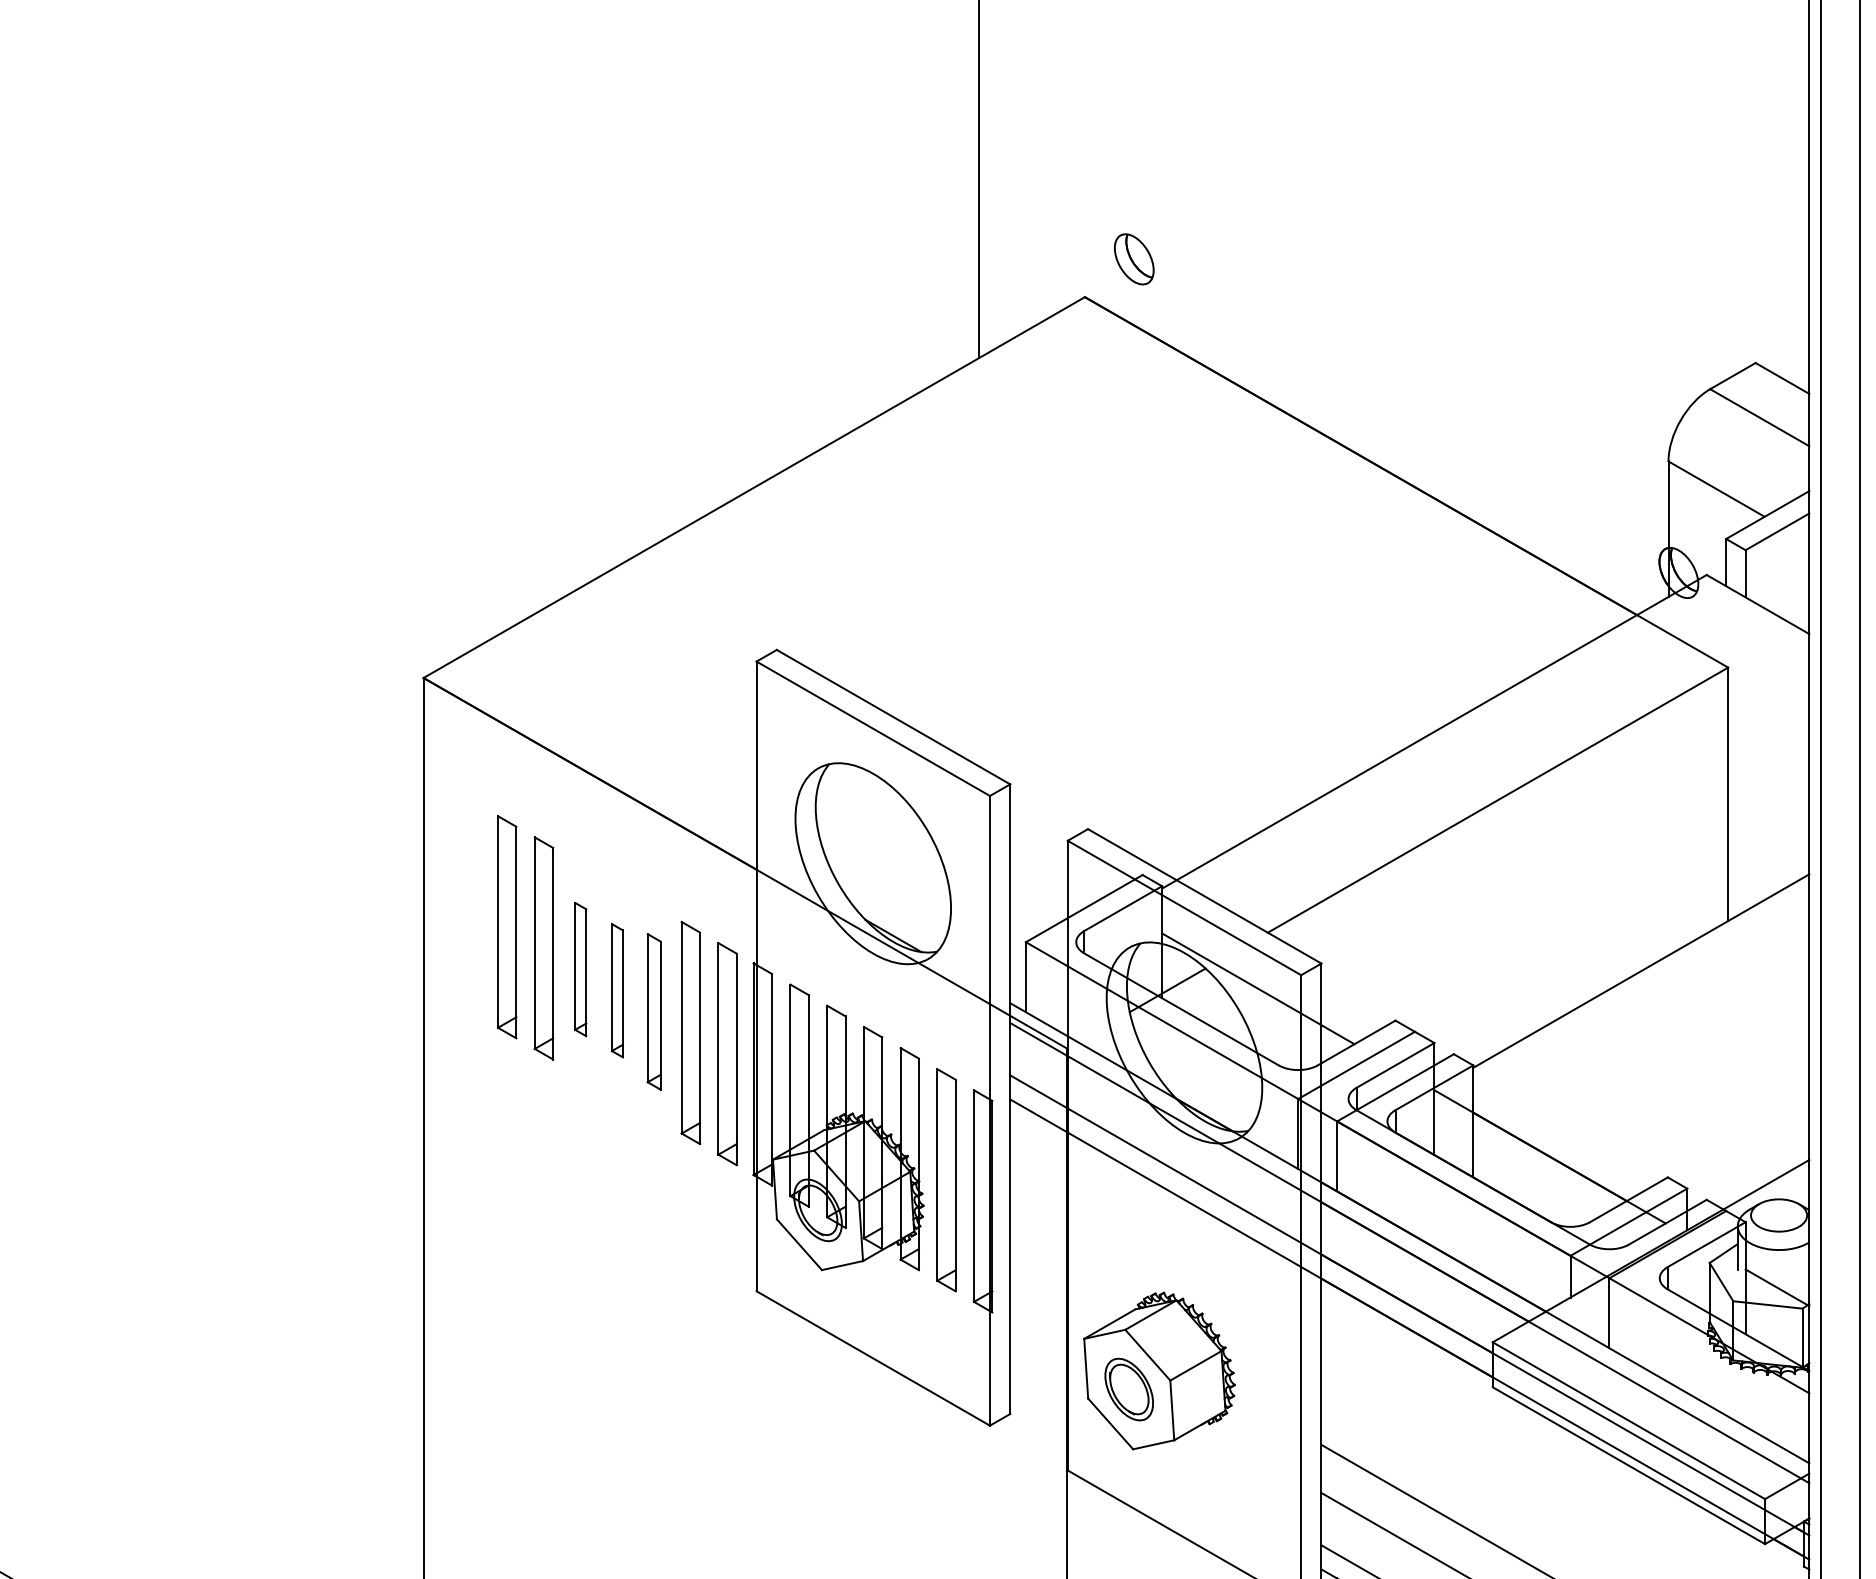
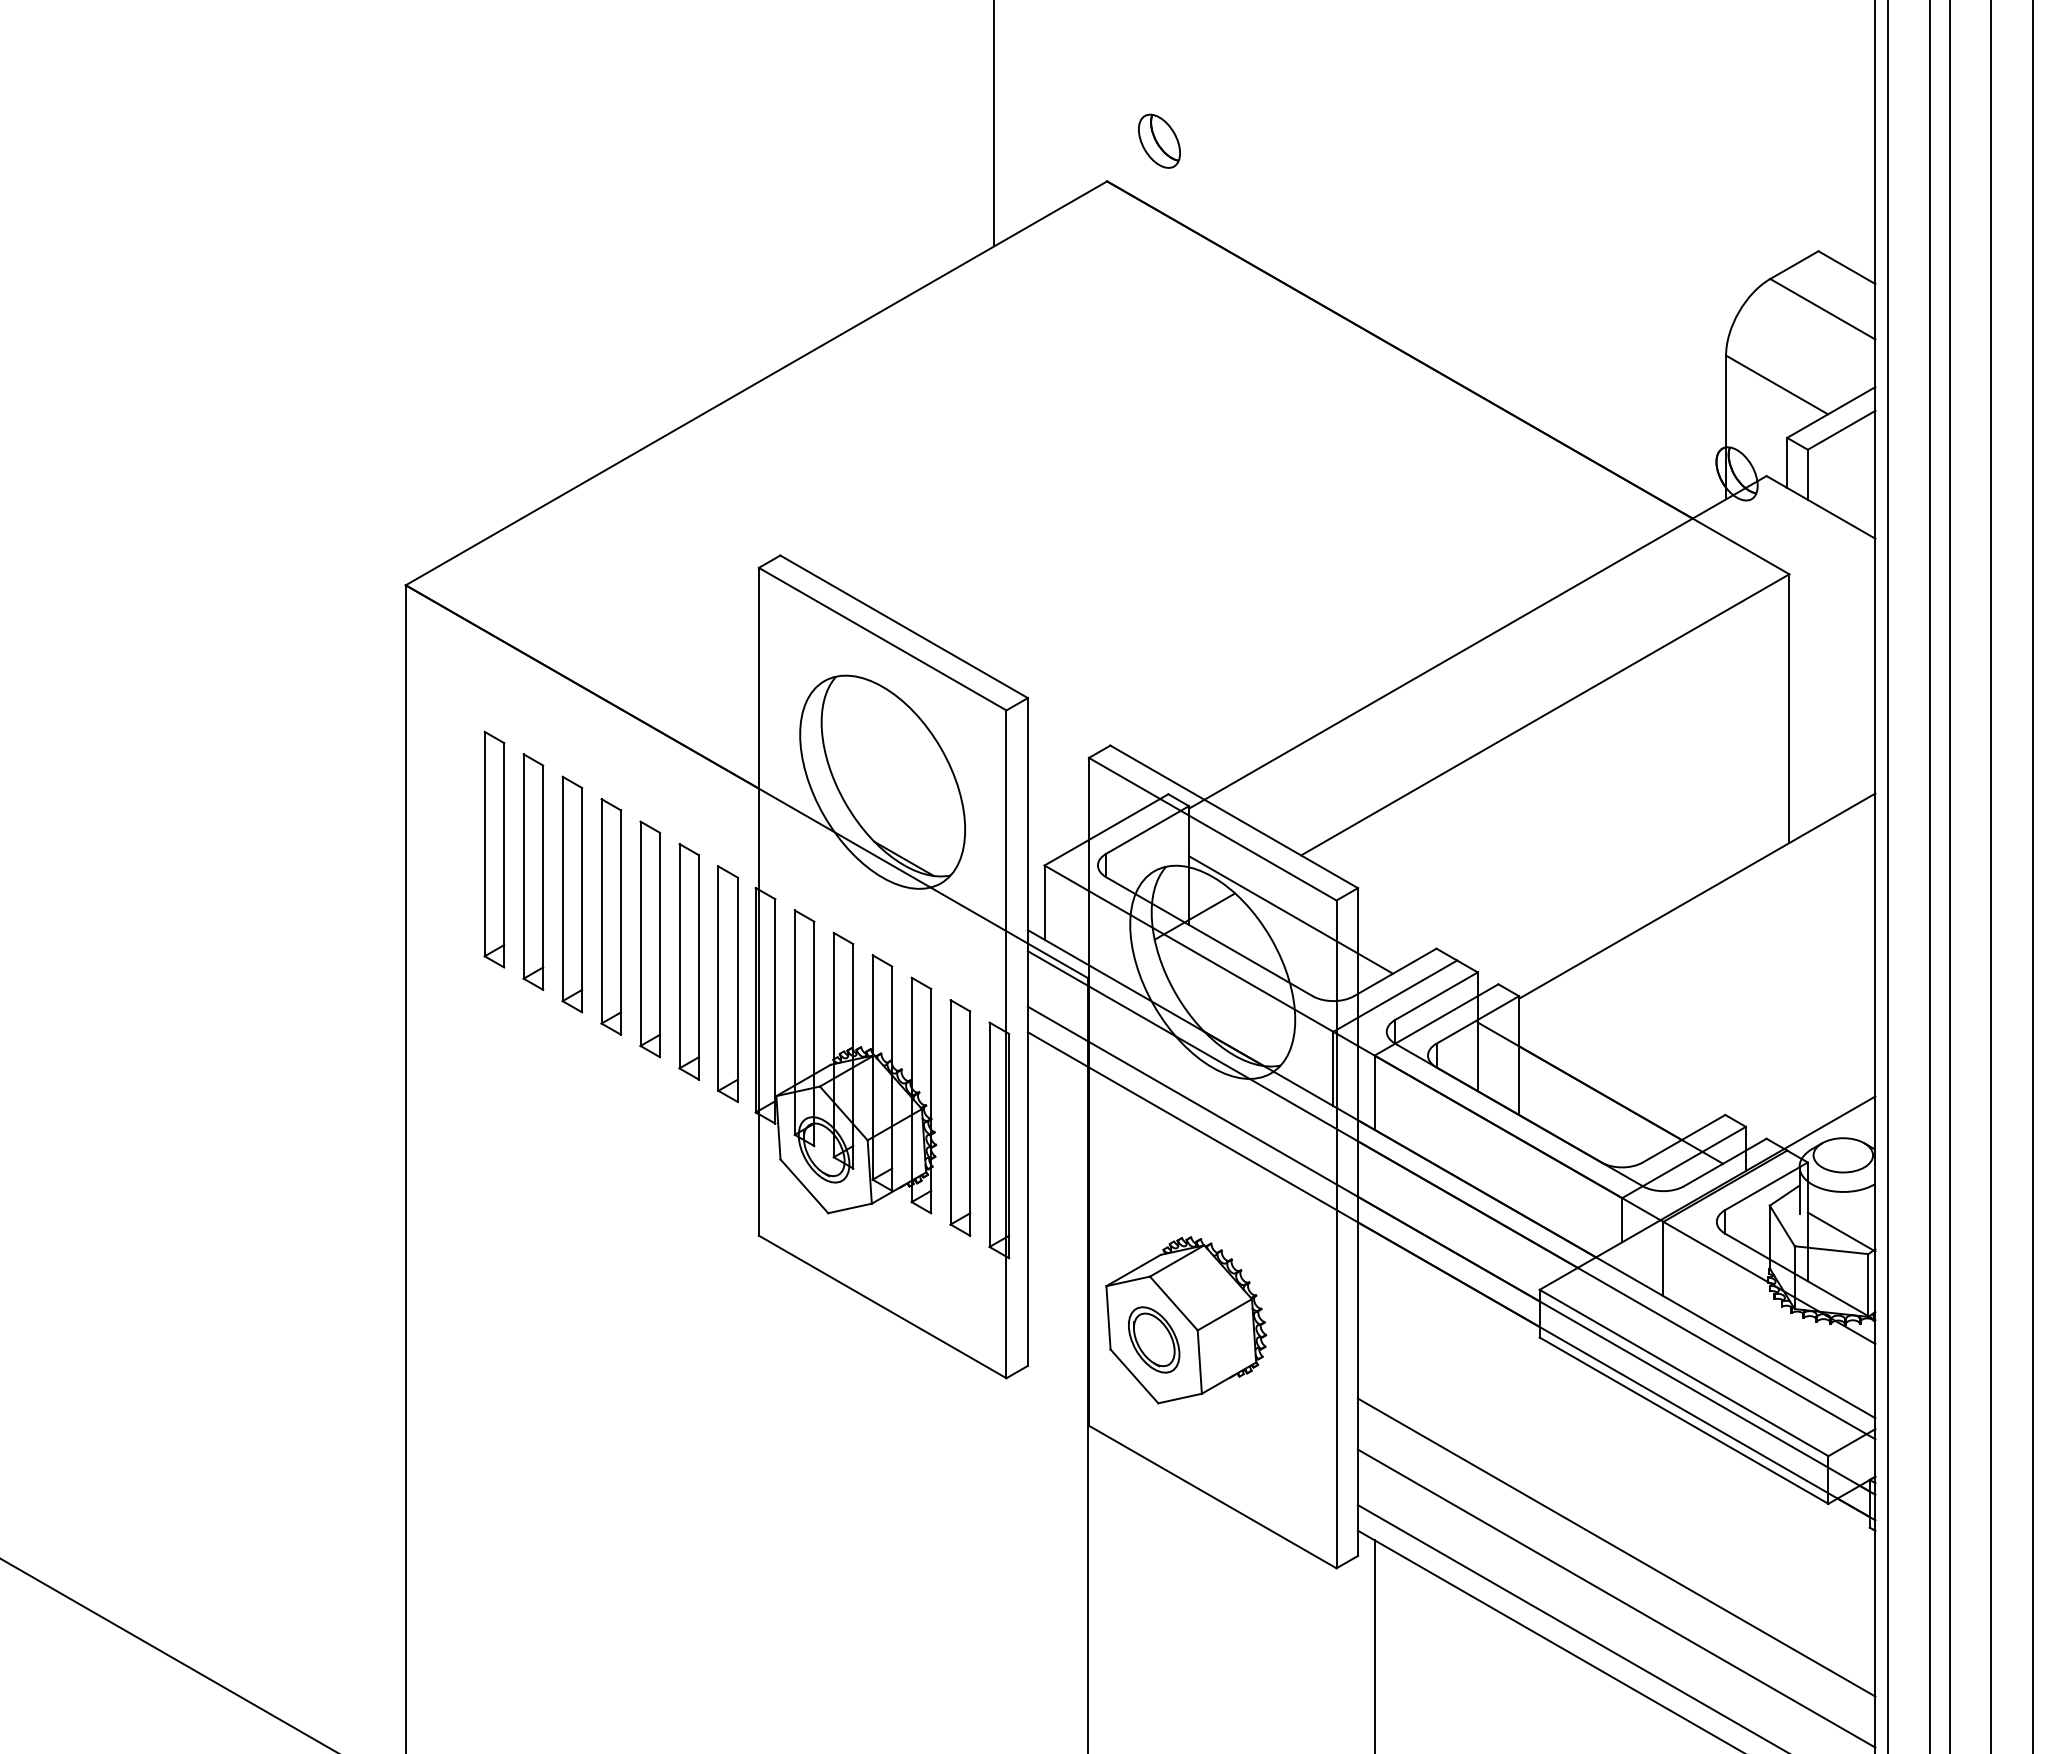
part: (580, 969) -> (572, 894), size x1.67
part: (617, 990) -> (611, 916), size x1.67
part: (654, 1011) -> (650, 939), size x1.43

